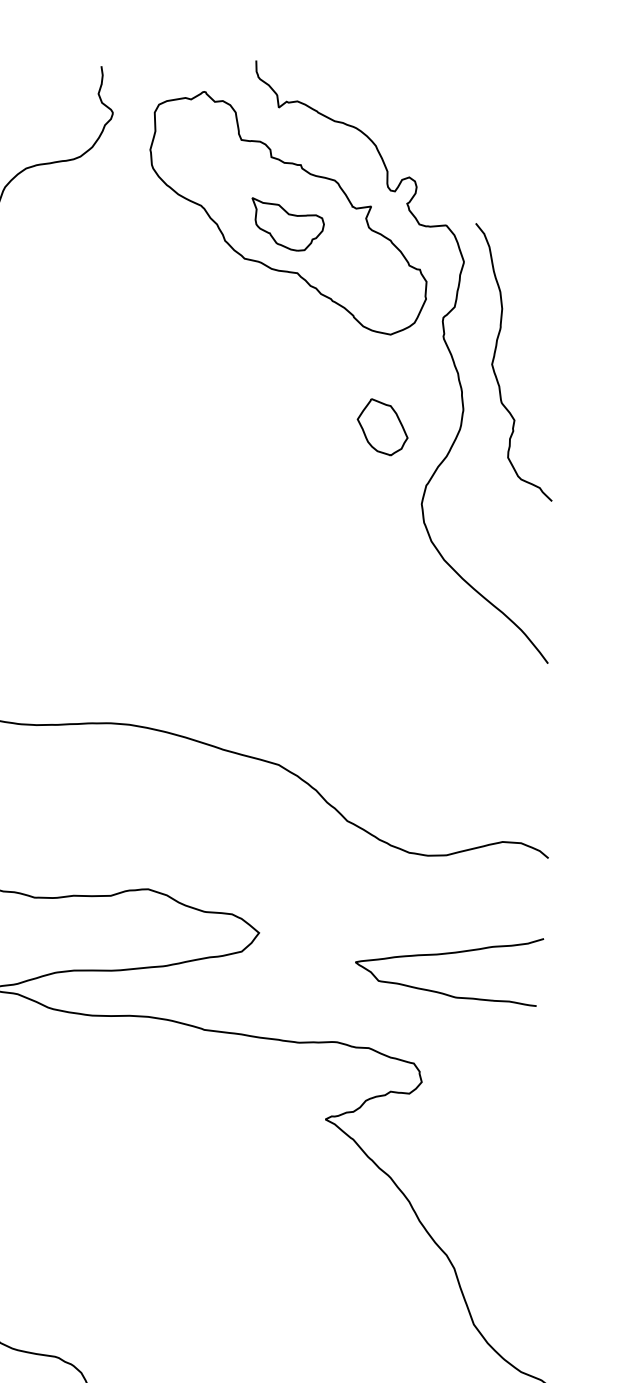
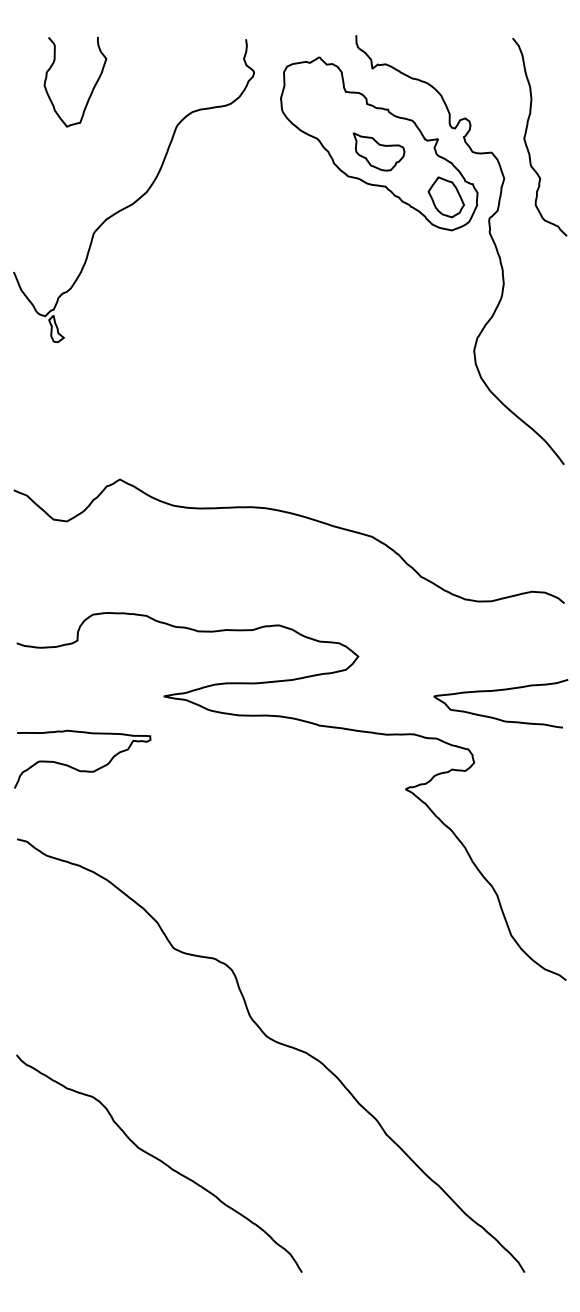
curve: (495, 358) -> (526, 134), moved
part: (381, 427) -> (445, 197), moved
curve: (446, 955) -> (498, 691), moved

